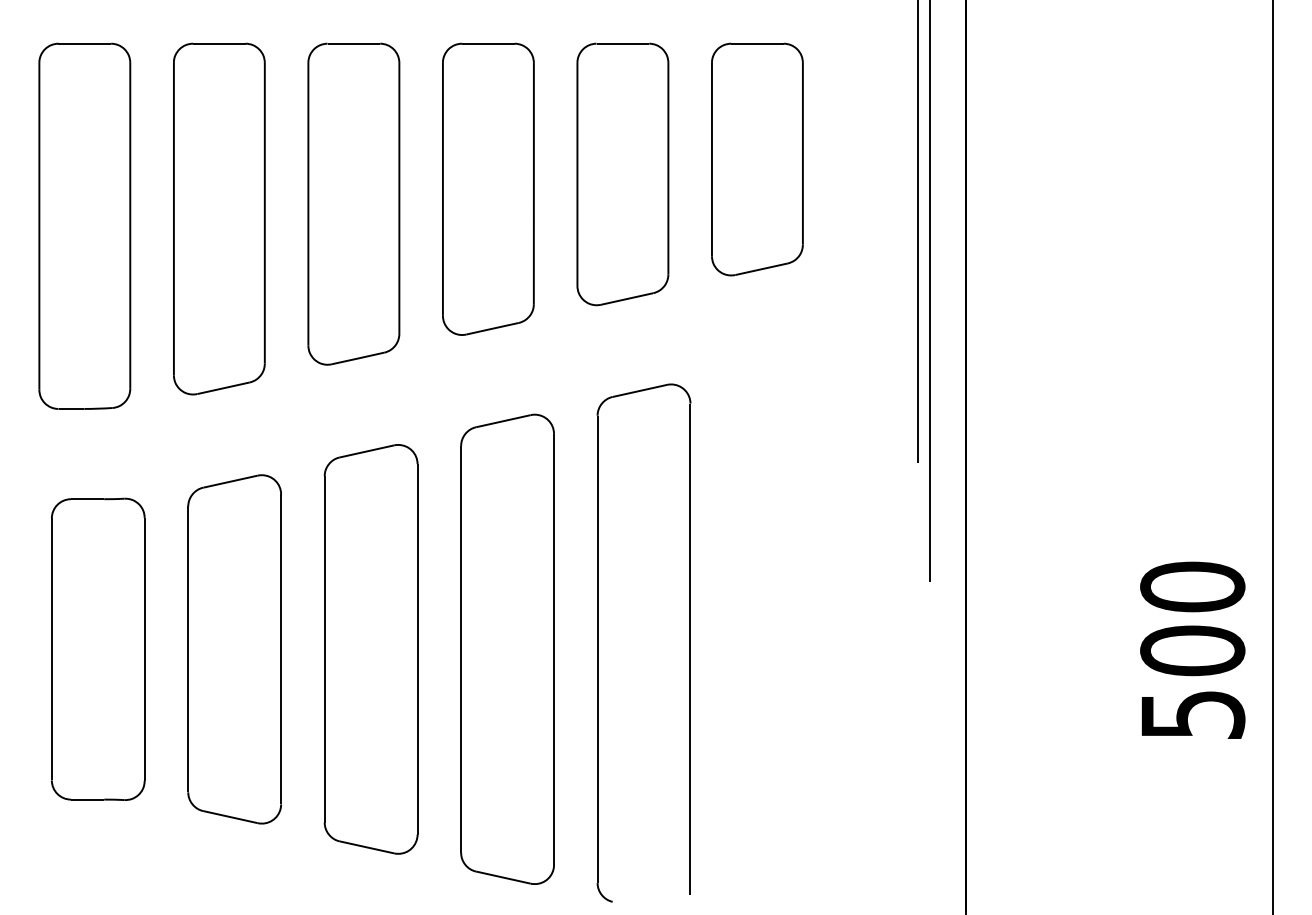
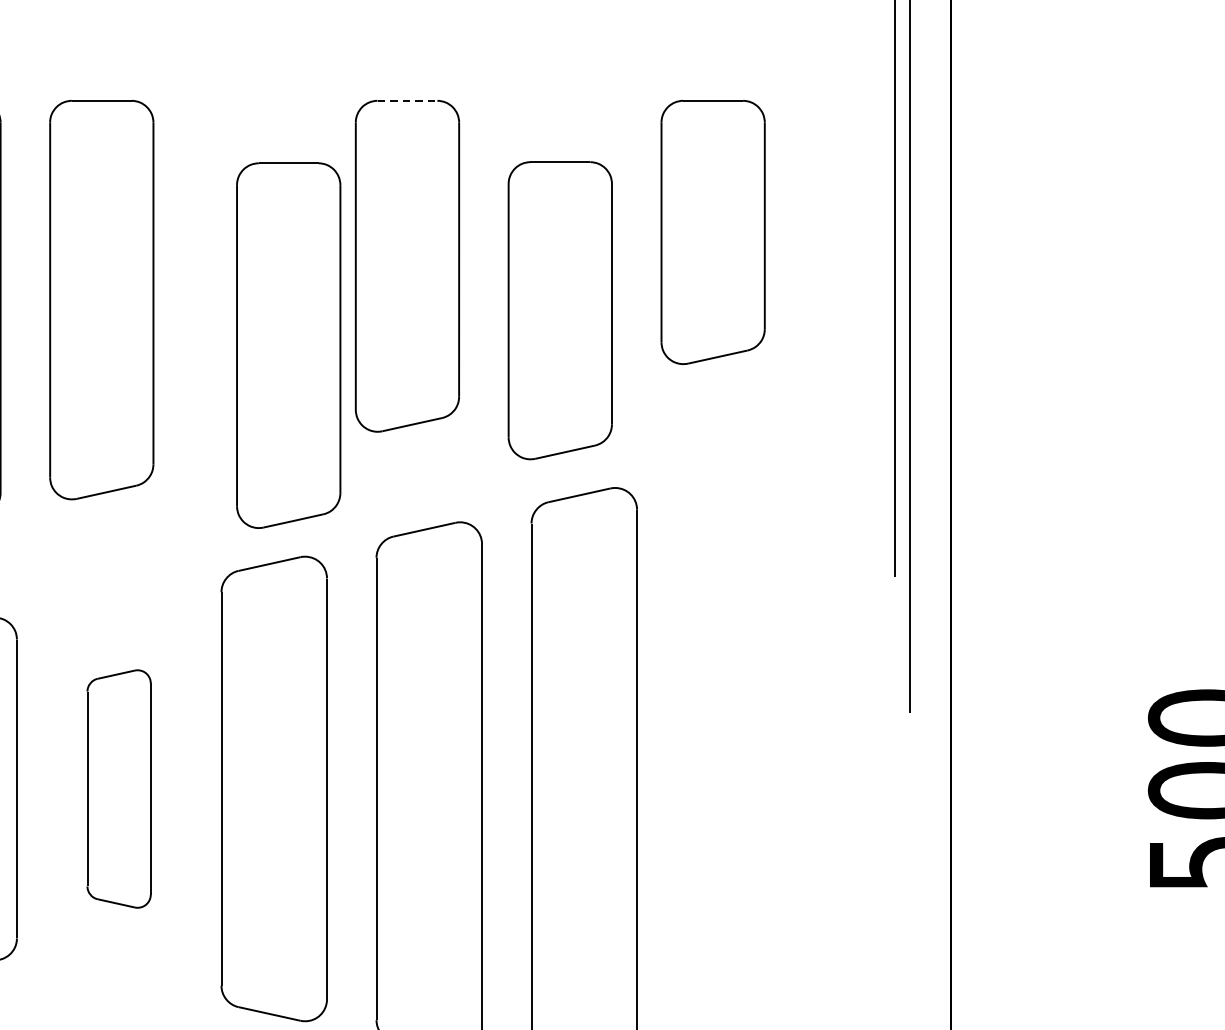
line: (488, 43) -> (407, 100), solid -> dashed
part: (622, 174) -> (559, 310), moved
part: (353, 203) -> (288, 344), moved
part: (234, 649) -> (119, 789), size x0.6

